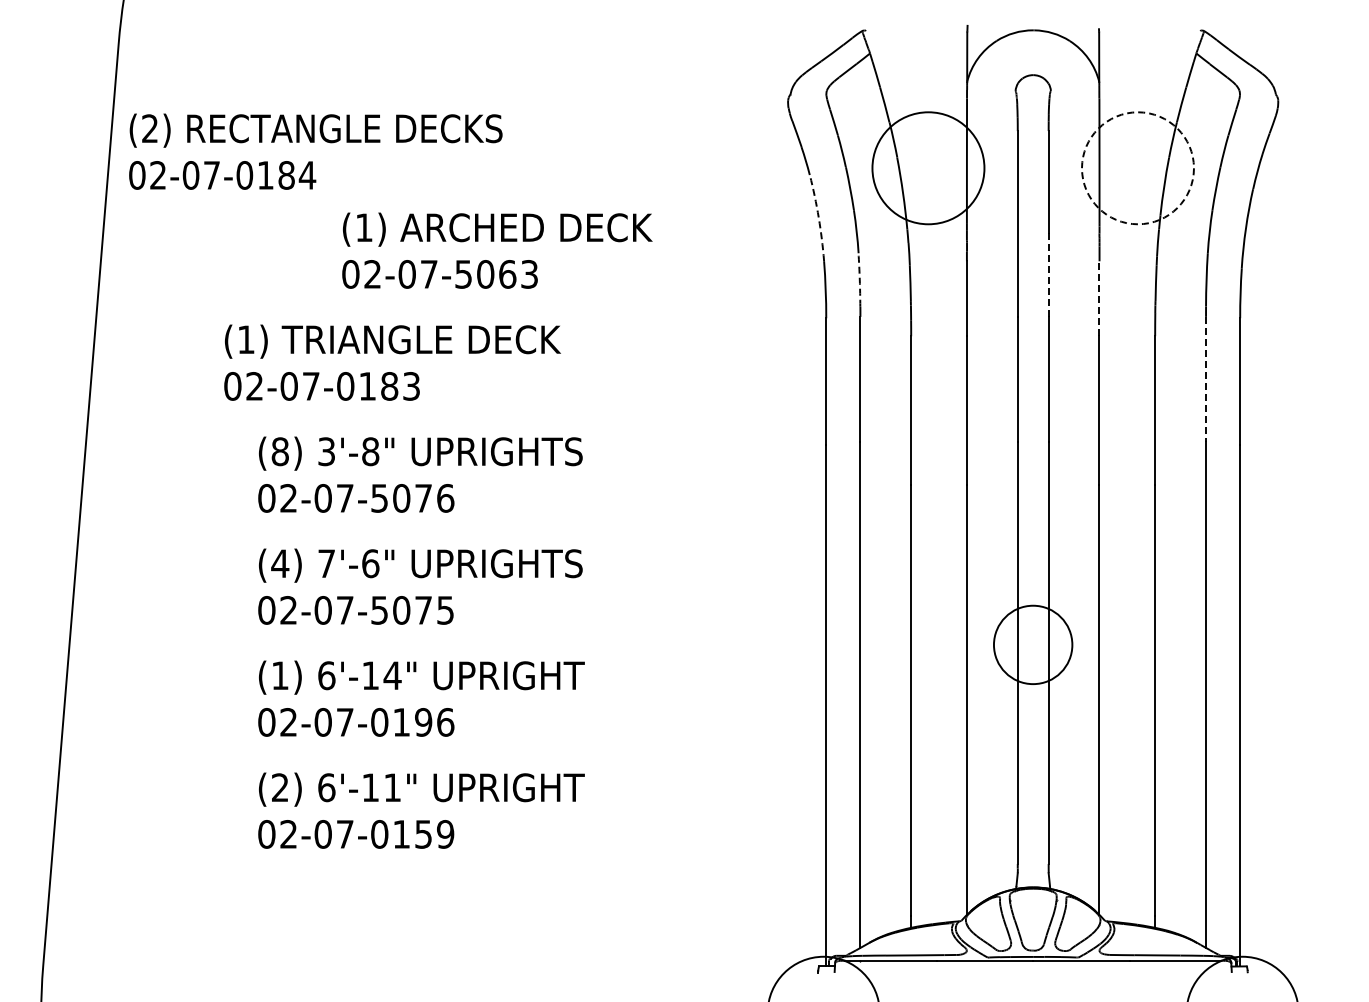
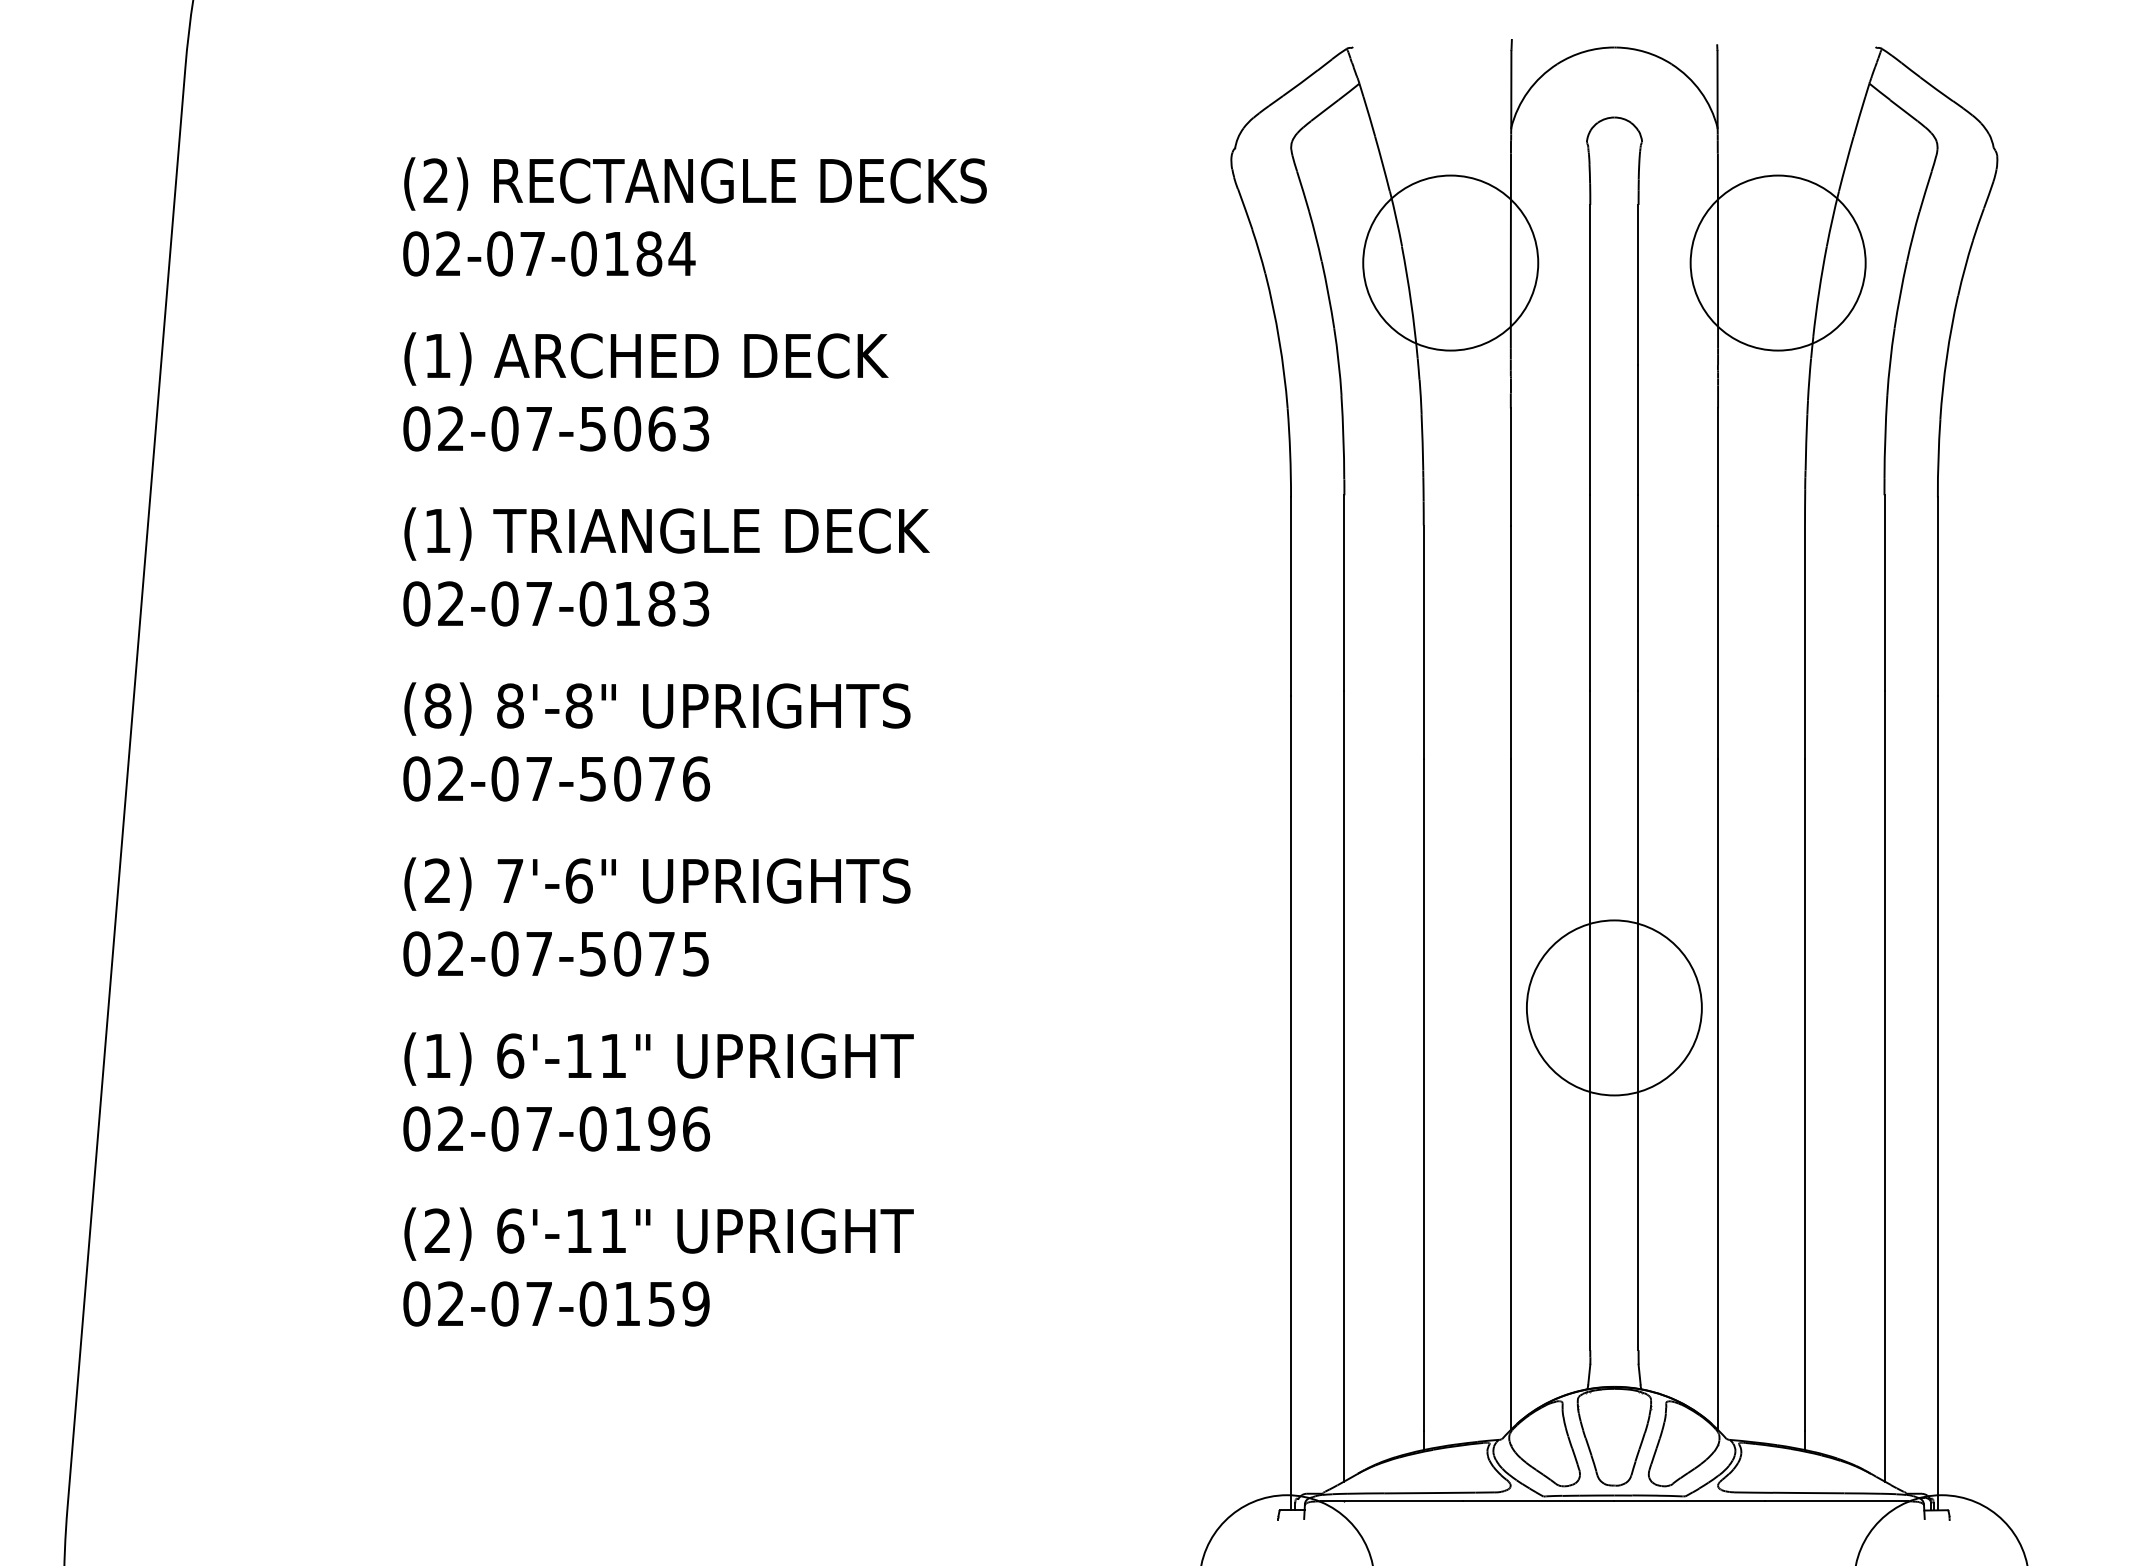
text: (315, 151) -> (694, 216), moved
circle: (1137, 168) -> (1777, 263), dashed -> solid
arc: (818, 217) -> (1278, 339), dashed -> solid
text: (497, 250) -> (646, 391), moved
line: (1048, 275) -> (1638, 430), dashed -> solid
arc: (859, 279) -> (1342, 436), dashed -> solid
line: (1099, 298) -> (1718, 466), dashed -> solid
text: (392, 362) -> (666, 566), moved
line: (1206, 379) -> (1885, 593), dashed -> solid
text: (326, 451) -> (510, 705), 3'-8" -> 8'-8"
text: (280, 563) -> (438, 880), (4) -> (2)
circle: (1033, 644) -> (1614, 1007), size x1.43
text: (392, 675) -> (613, 1055), 6'-14" -> 6'-11"

